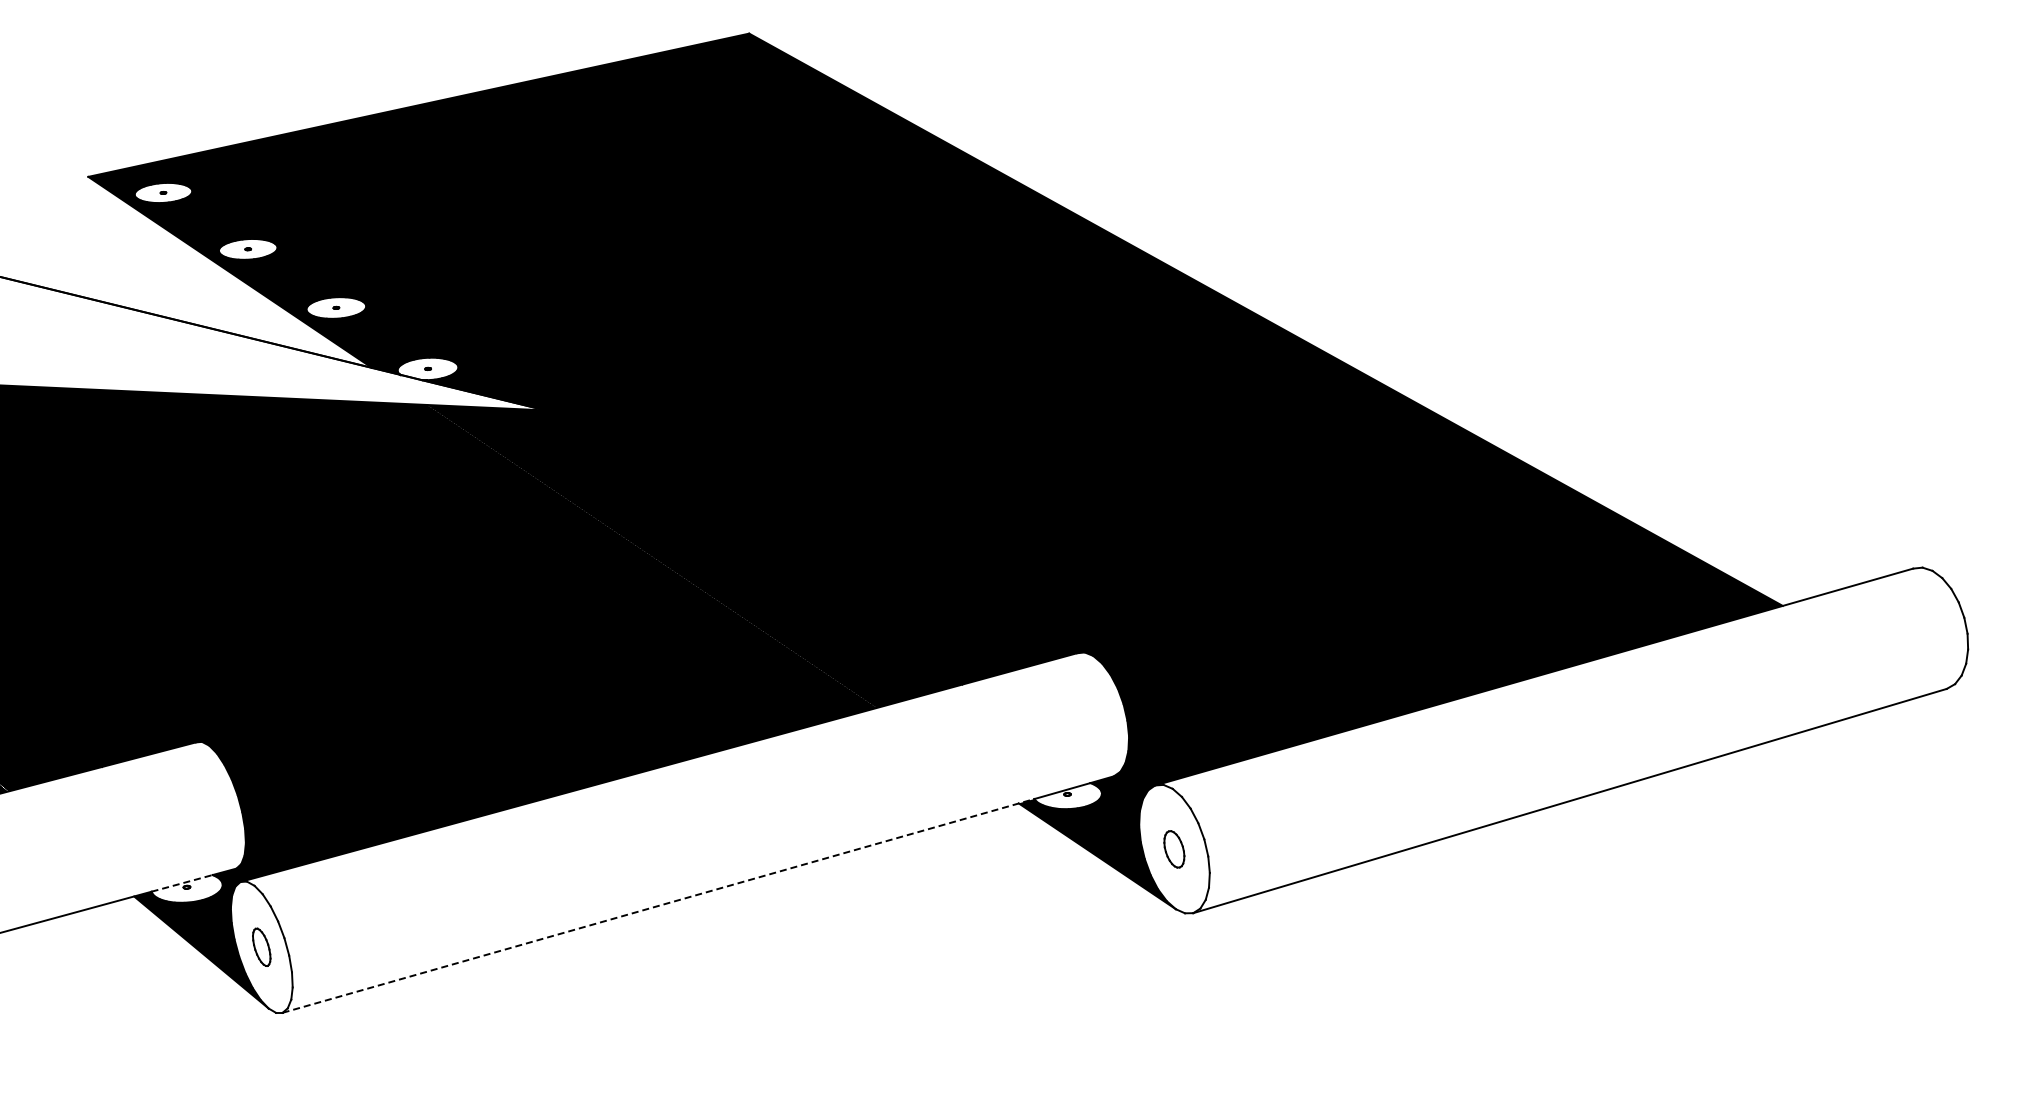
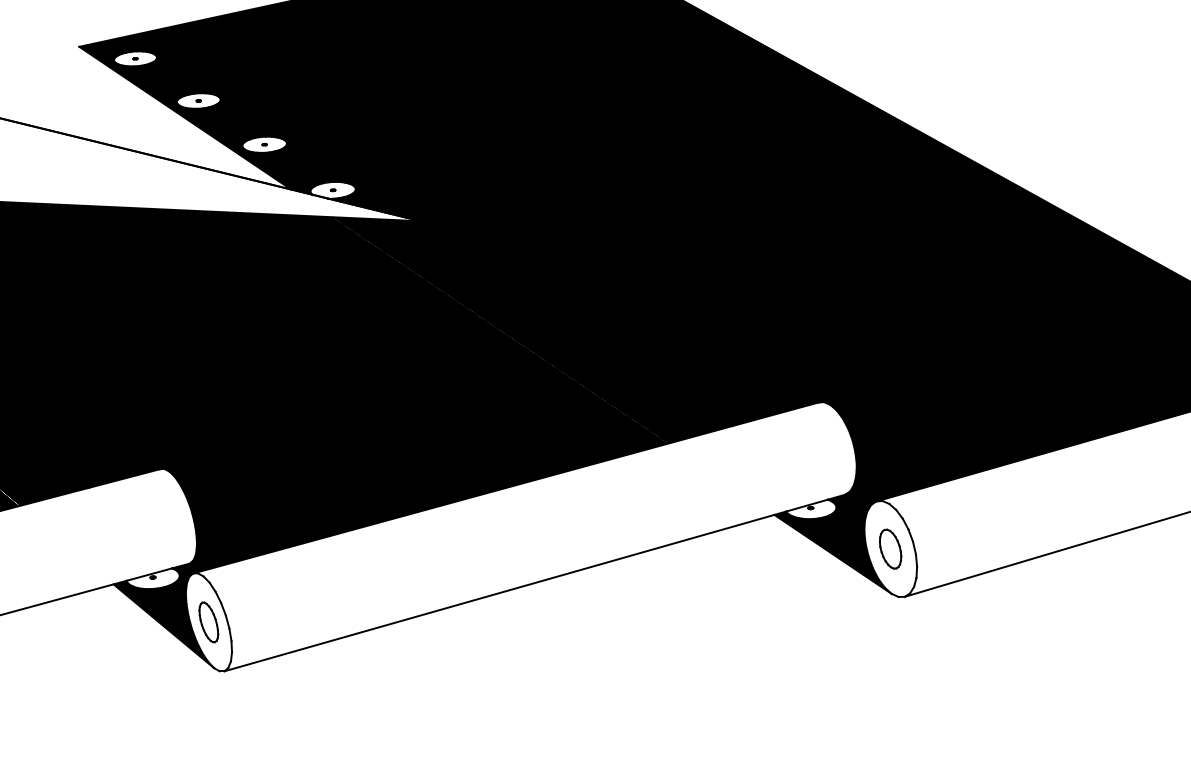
part: (1174, 849) -> (890, 549), size x1.43
line: (182, 883) -> (149, 574), dashed -> solid
line: (658, 905) -> (505, 591), dashed -> solid
part: (261, 946) -> (208, 621), size x1.43

